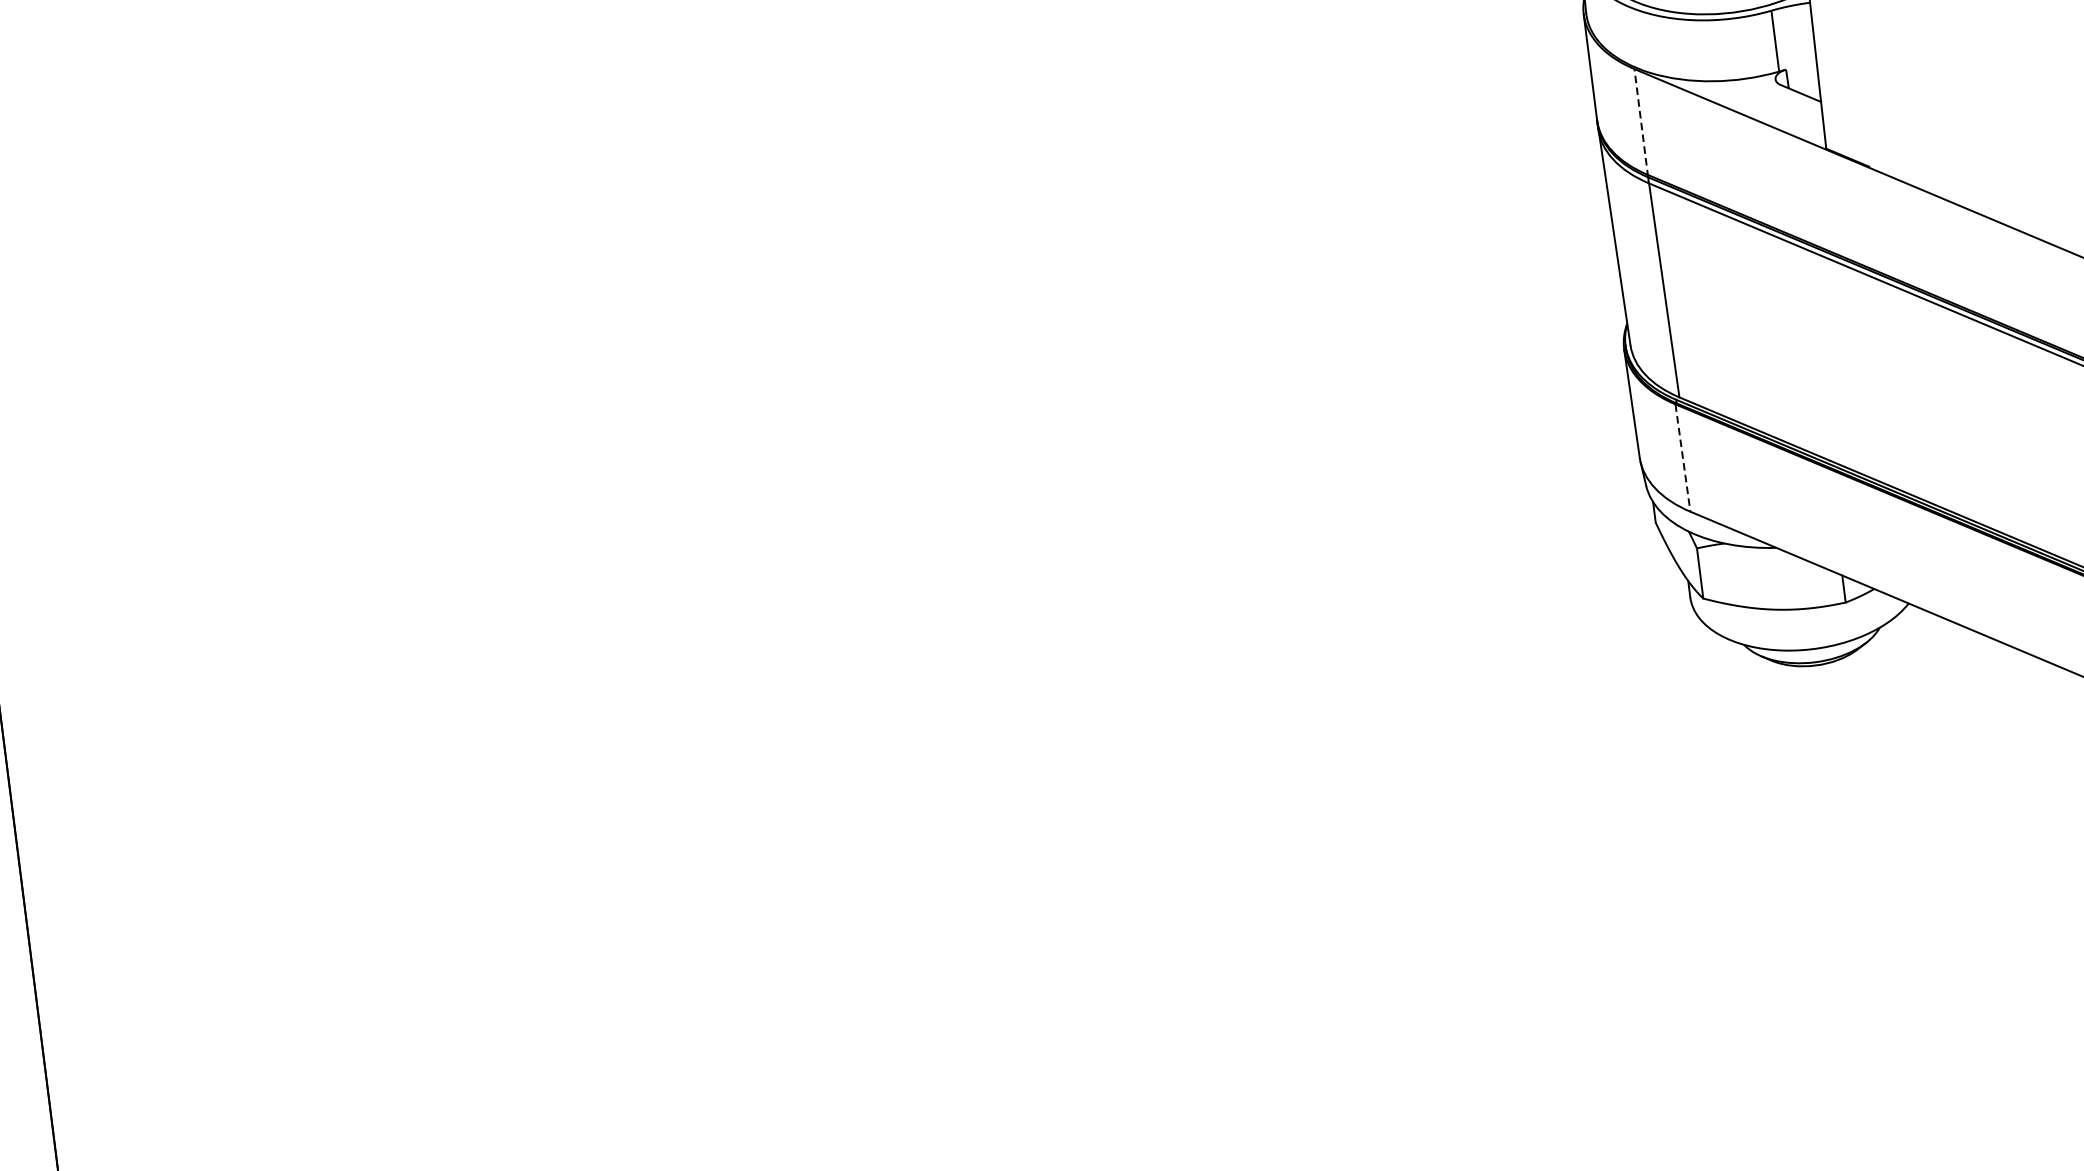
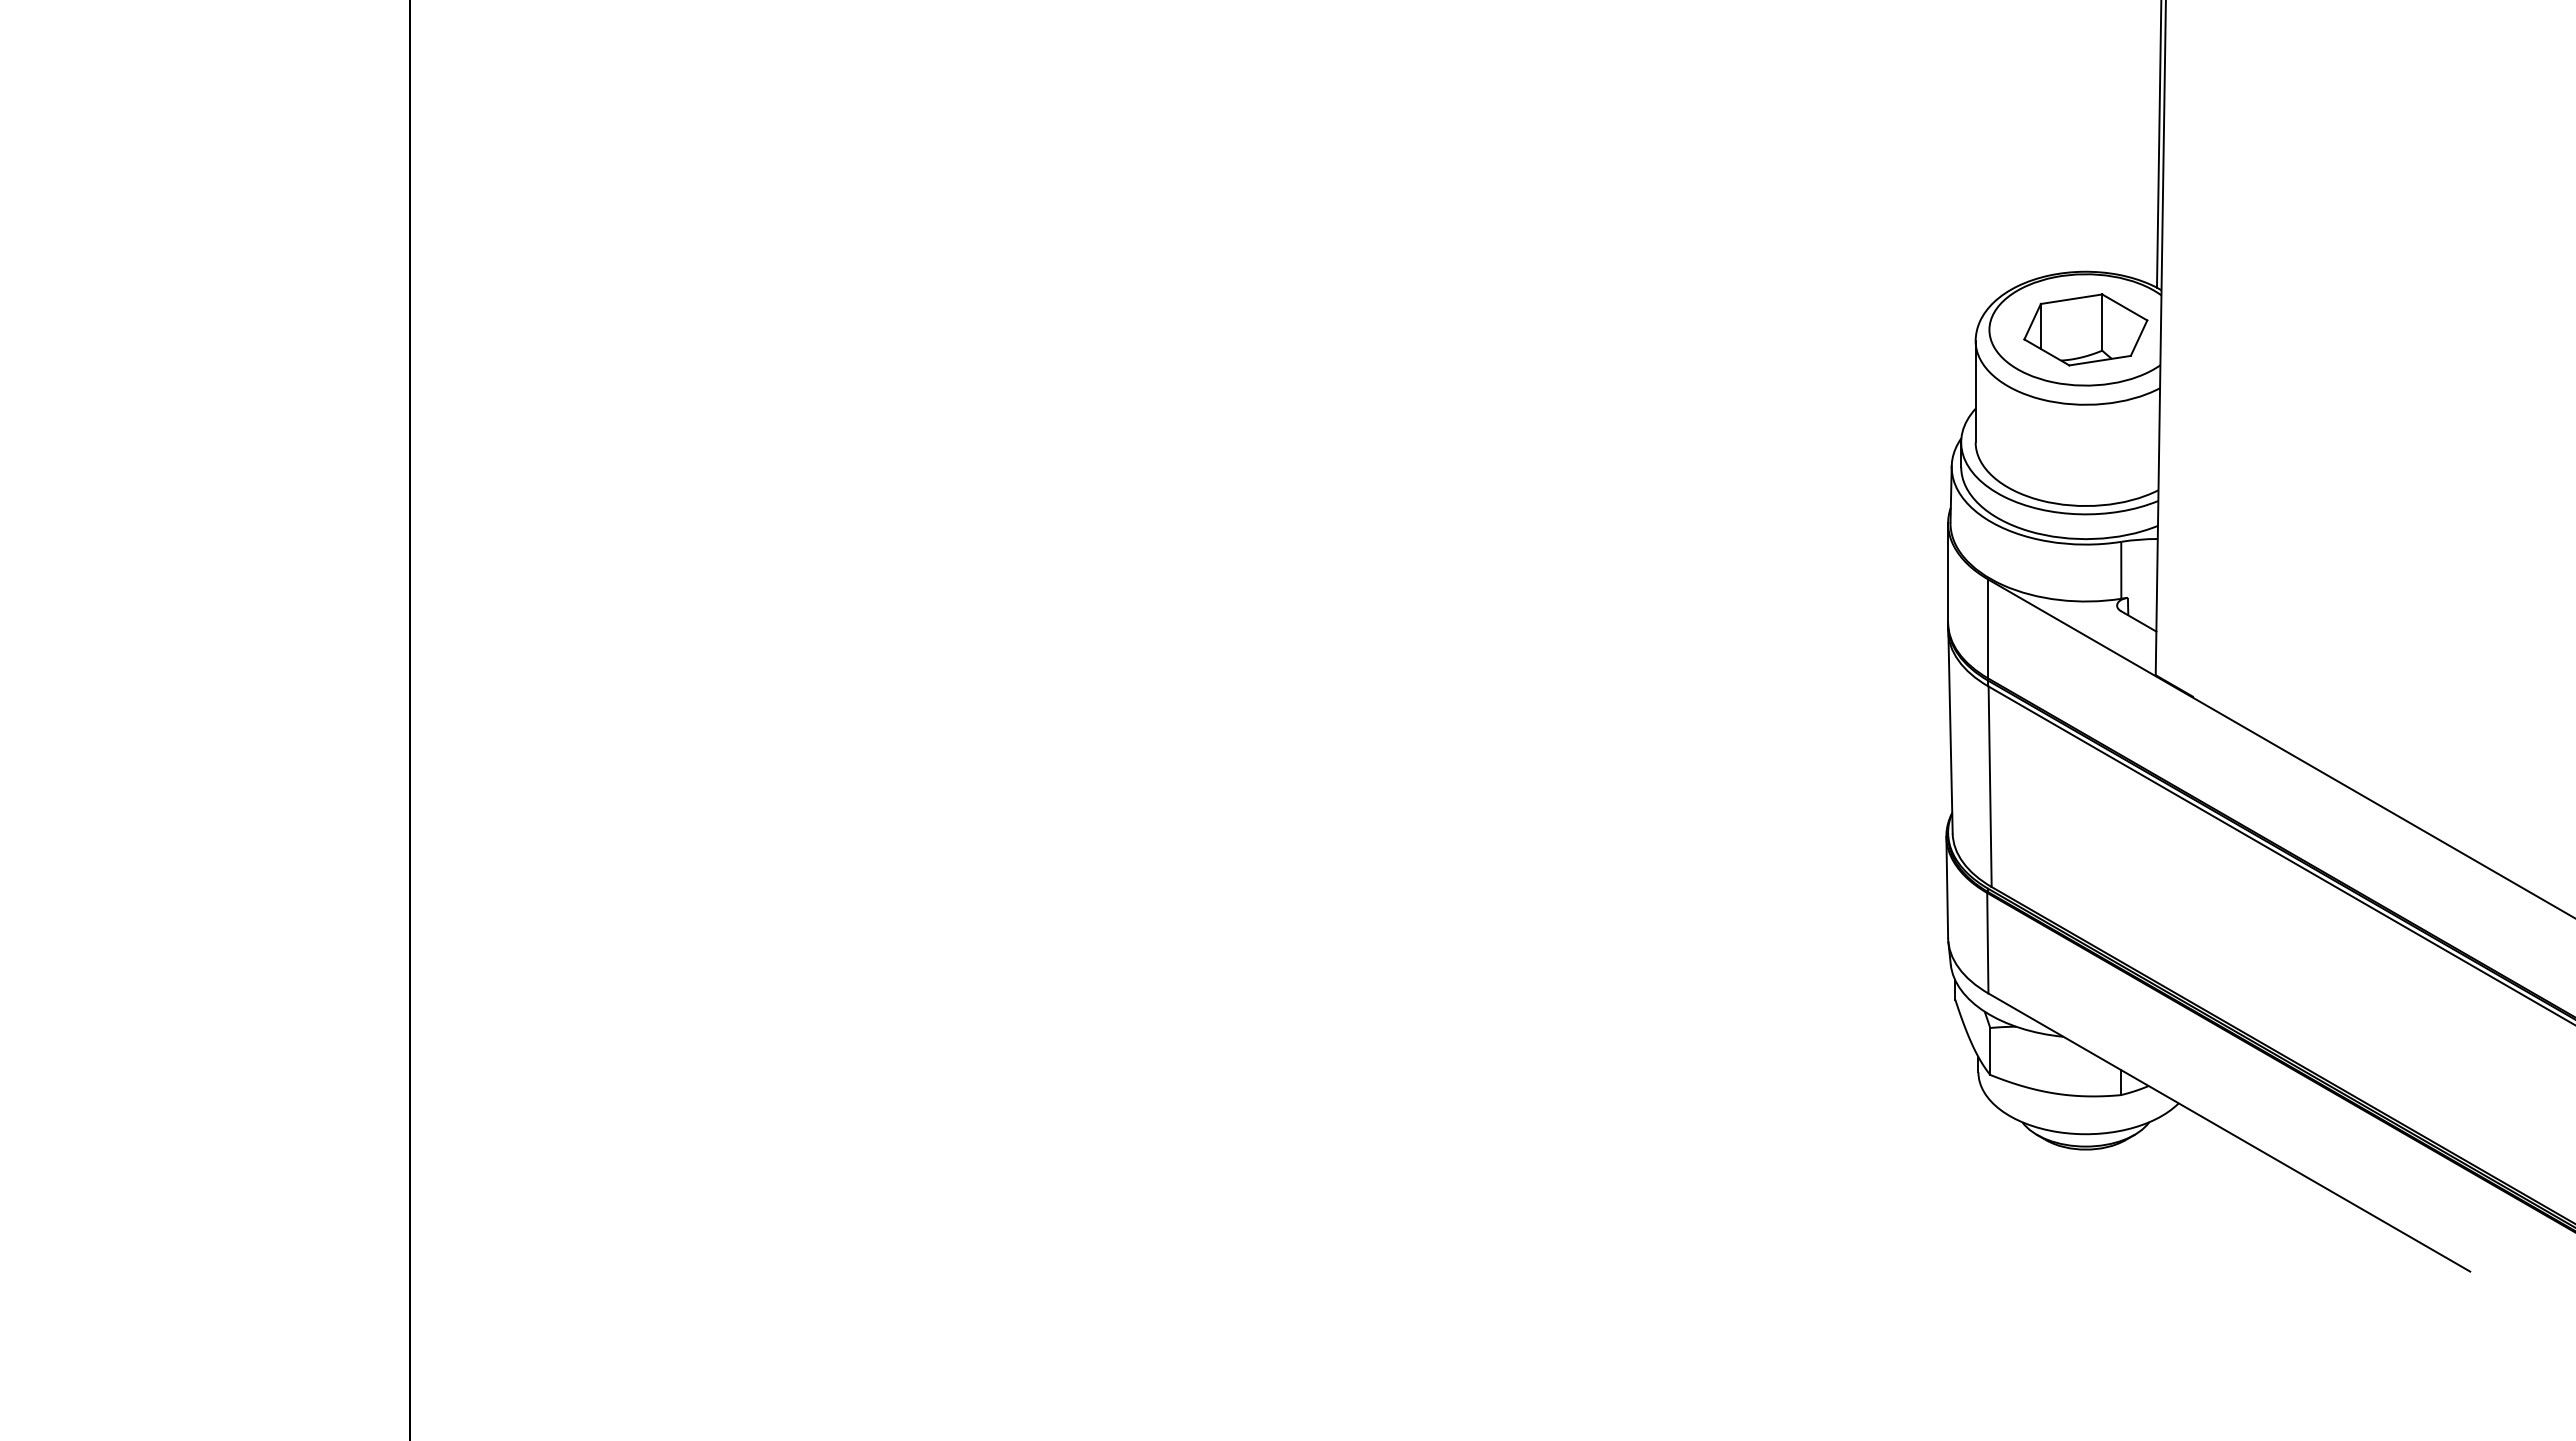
line: (1641, 123) -> (1988, 630), dashed -> solid
line: (1682, 458) -> (1987, 943), dashed -> solid

